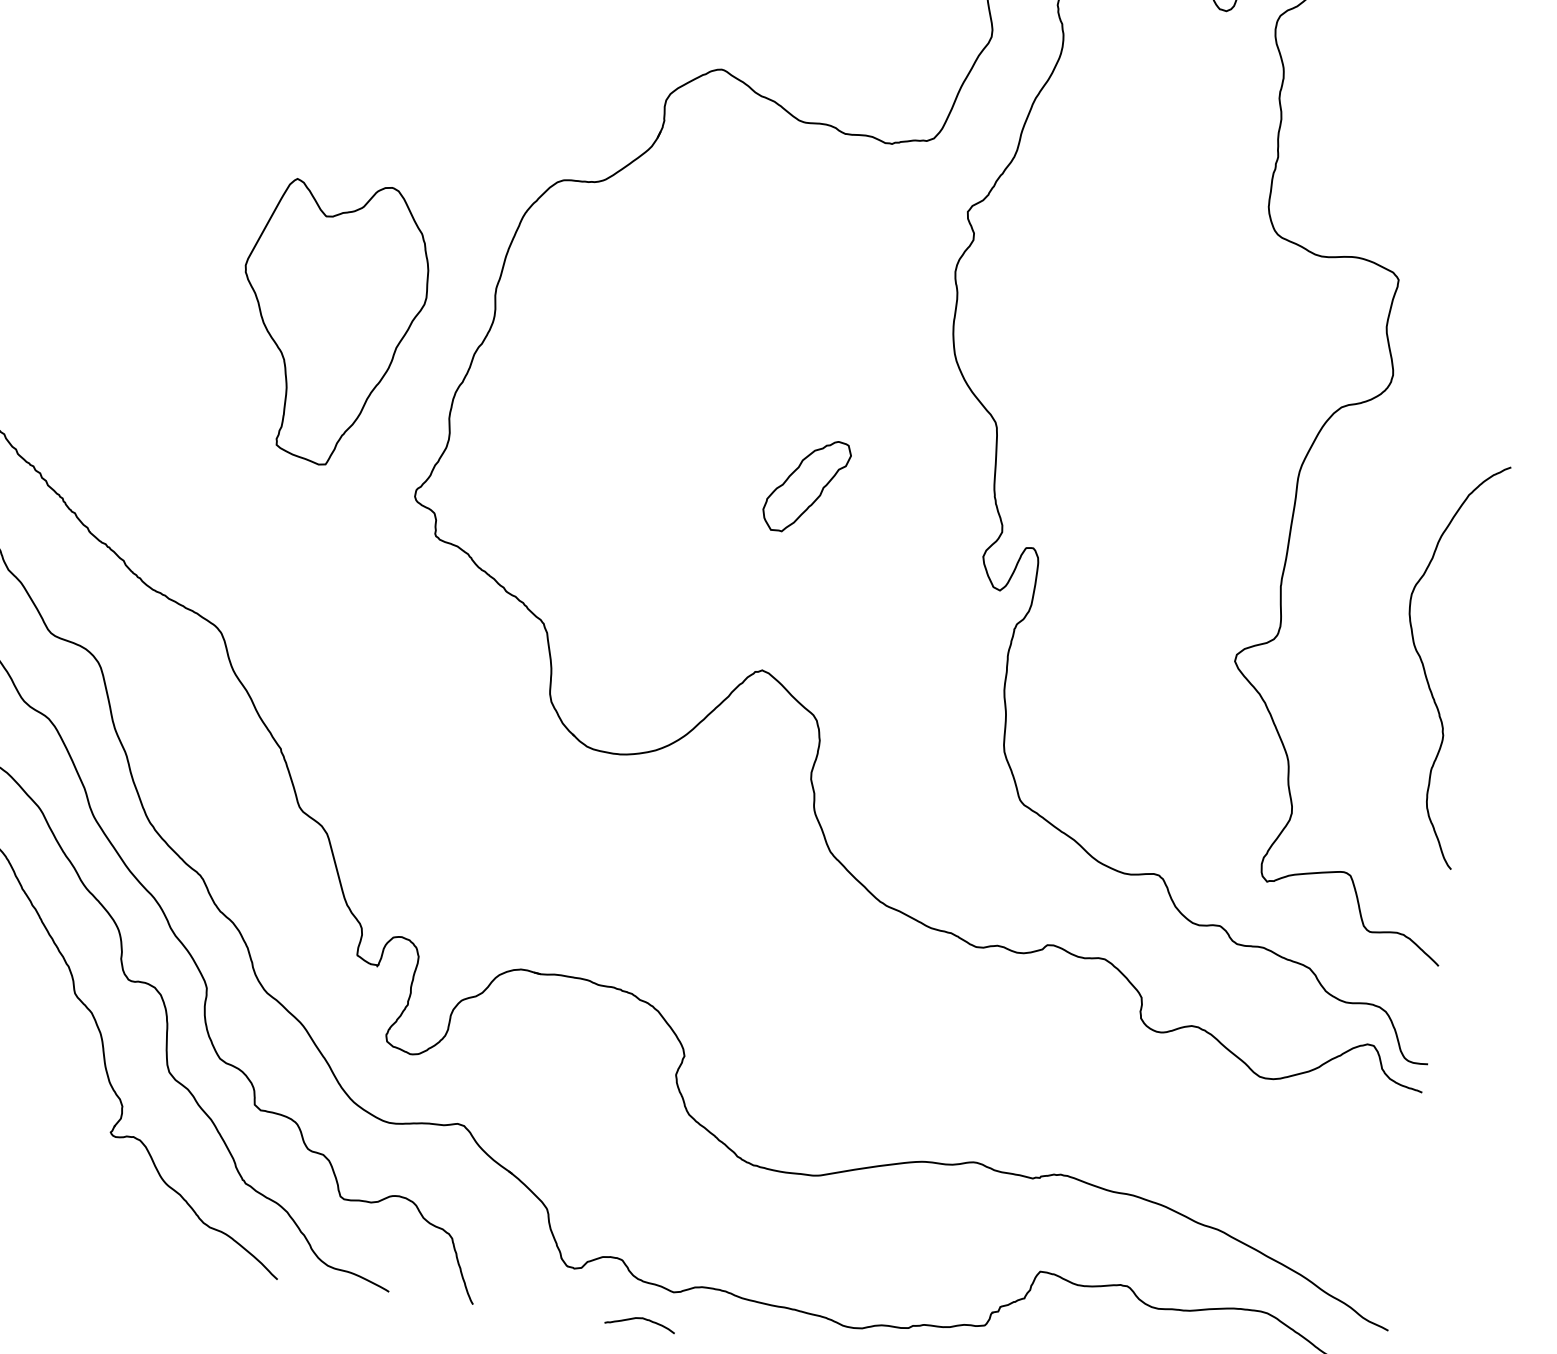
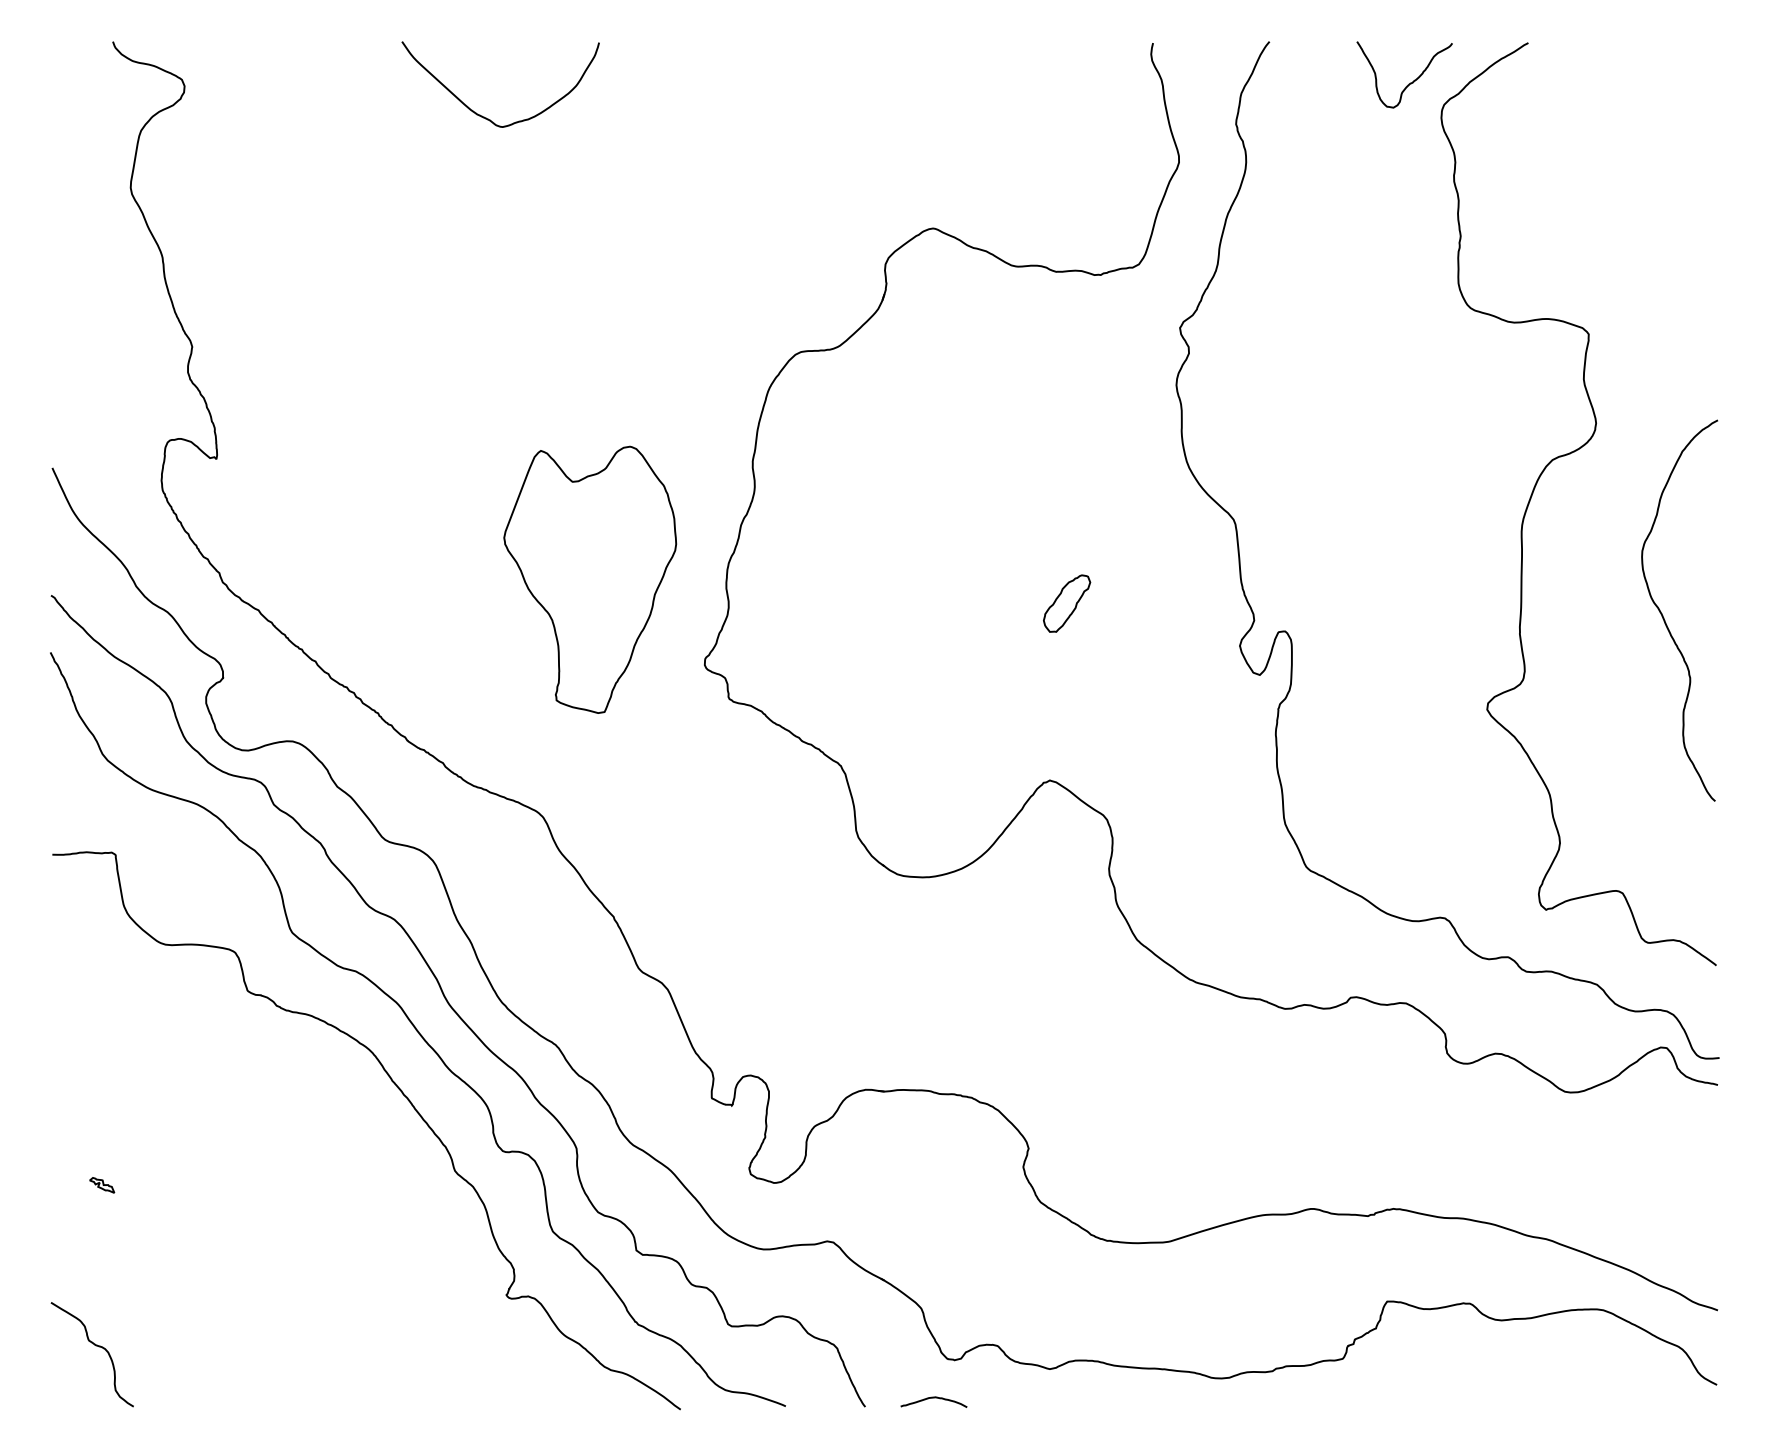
part: (330, 322) -> (590, 579), moved
part: (807, 486) -> (1067, 603), size x0.62
curve: (1425, 667) -> (1664, 617), moved
curve: (640, 1319) -> (933, 1398), moved

